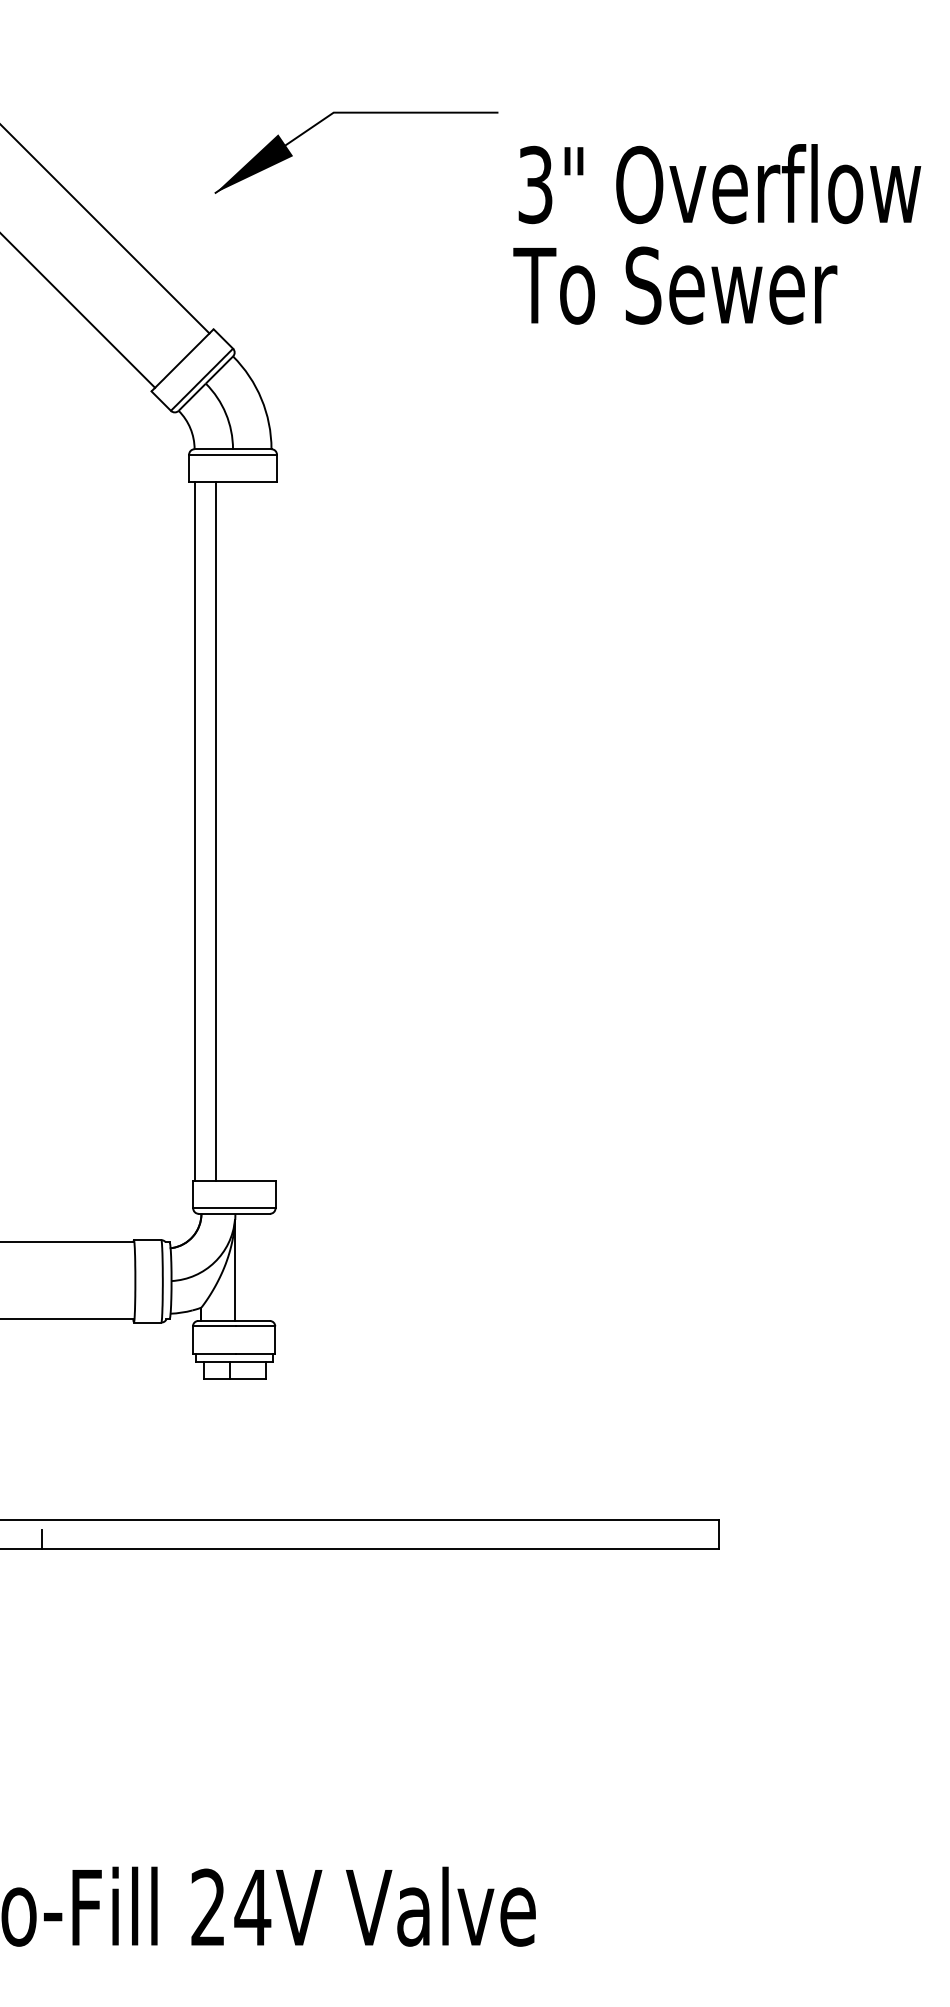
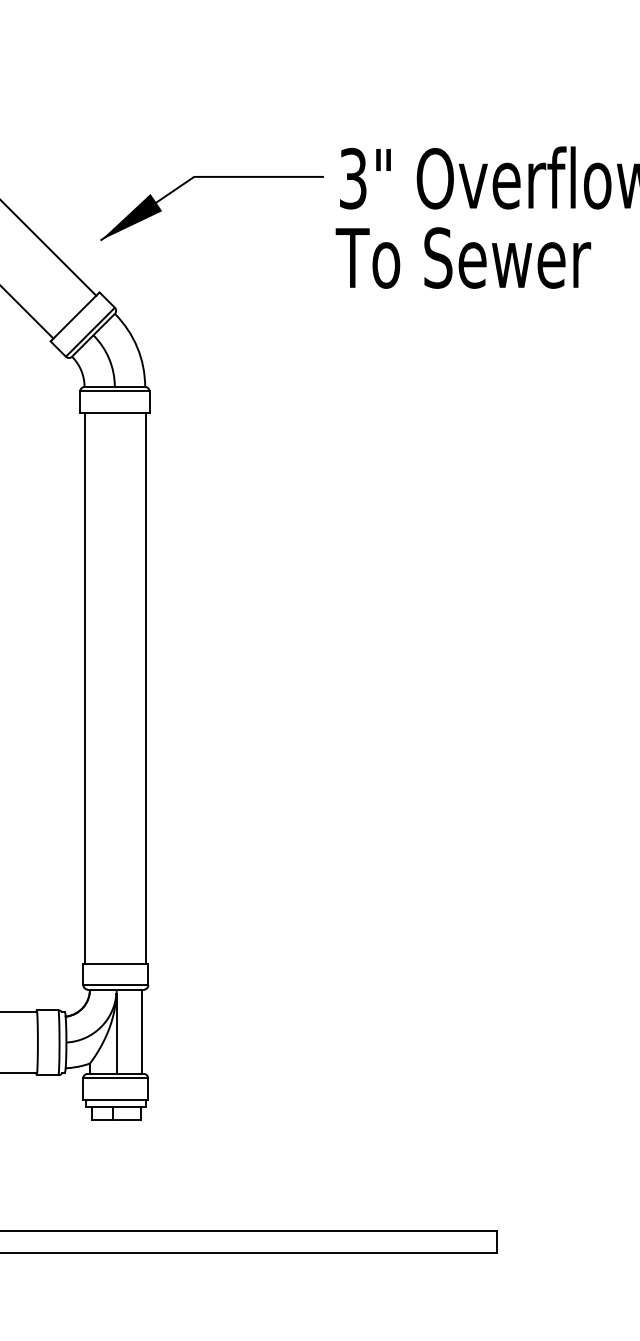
part: (356, 113) -> (212, 177), moved
line: (216, 831) -> (145, 688), moved
line: (267, 1266) -> (142, 1031), added

